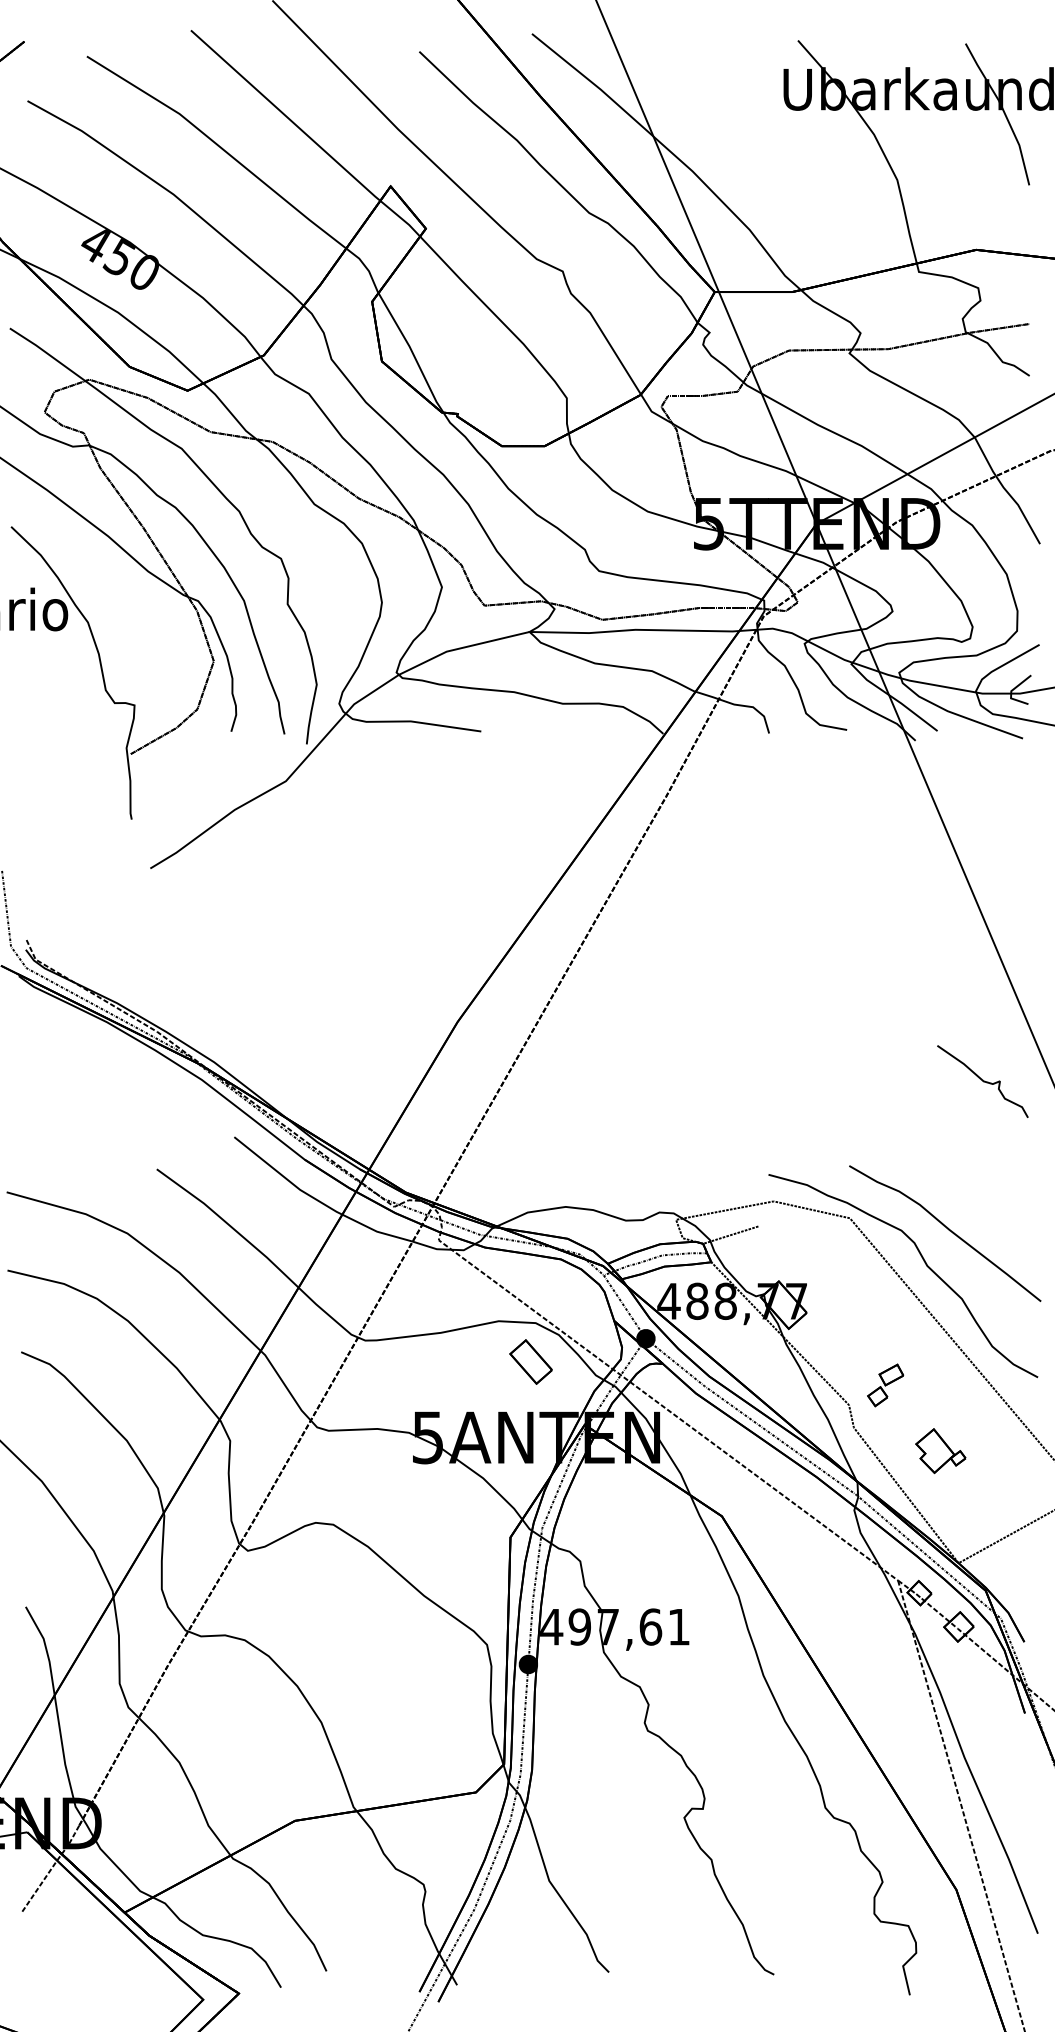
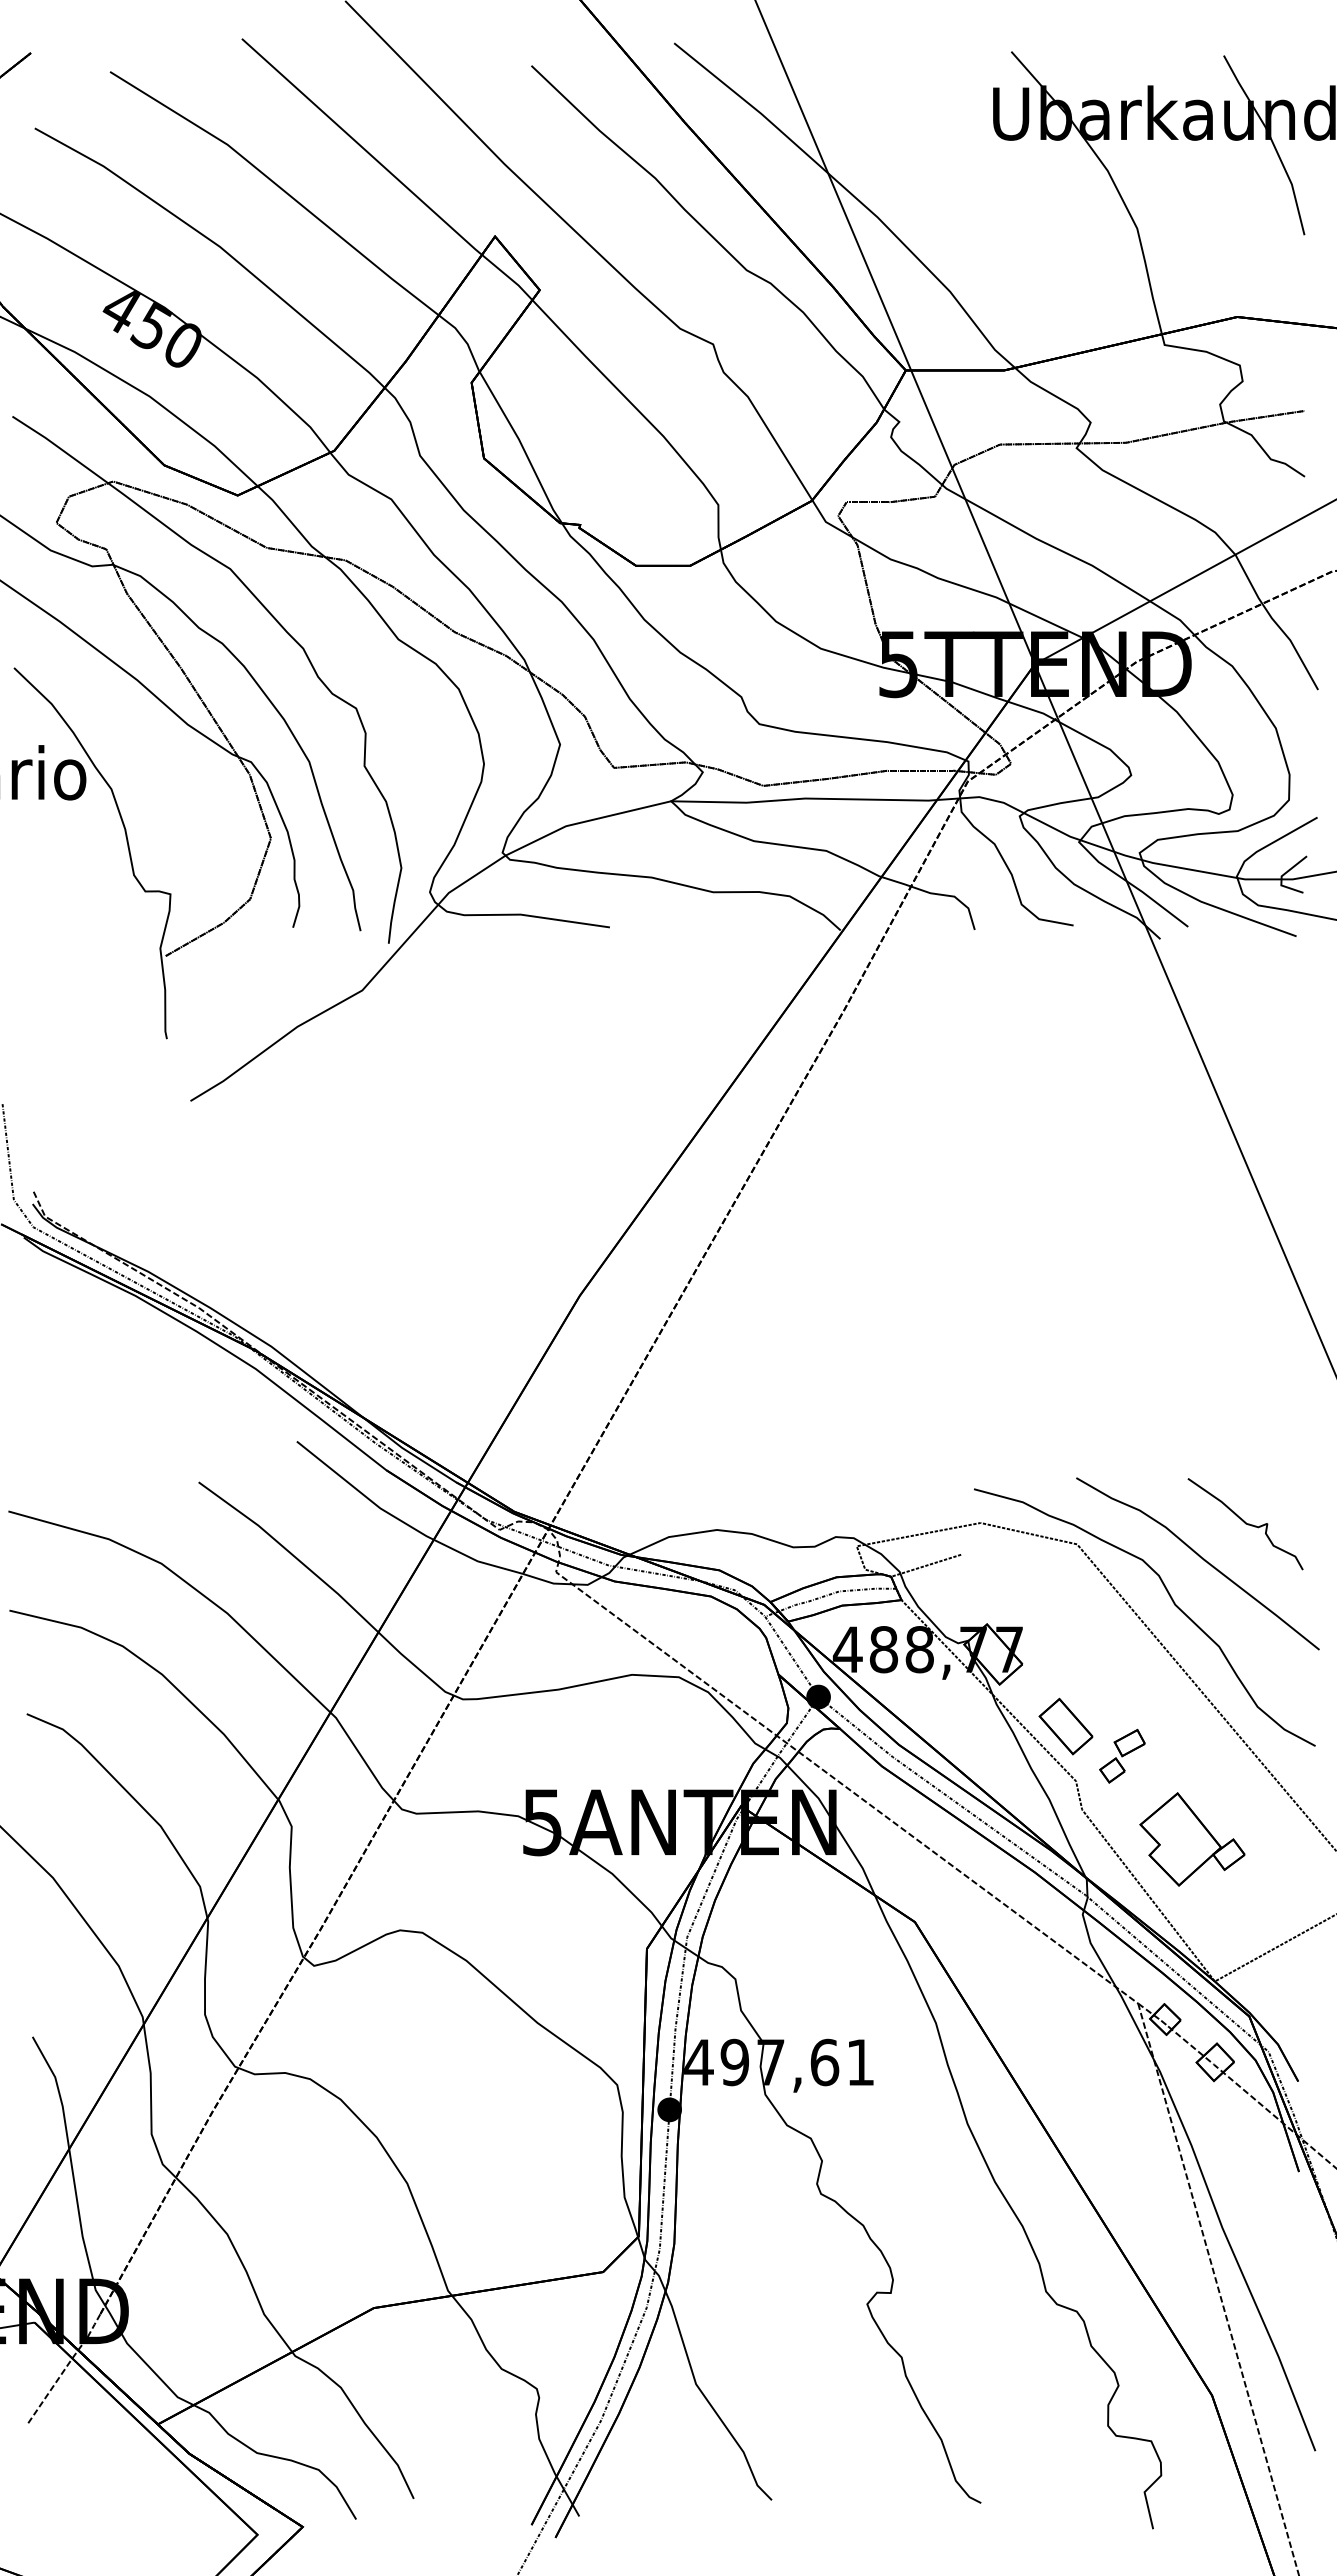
part: (982, 1081) -> (1245, 1524), moved
part: (530, 1361) -> (1065, 1726), moved
part: (940, 1451) -> (1192, 1839), size x1.67

